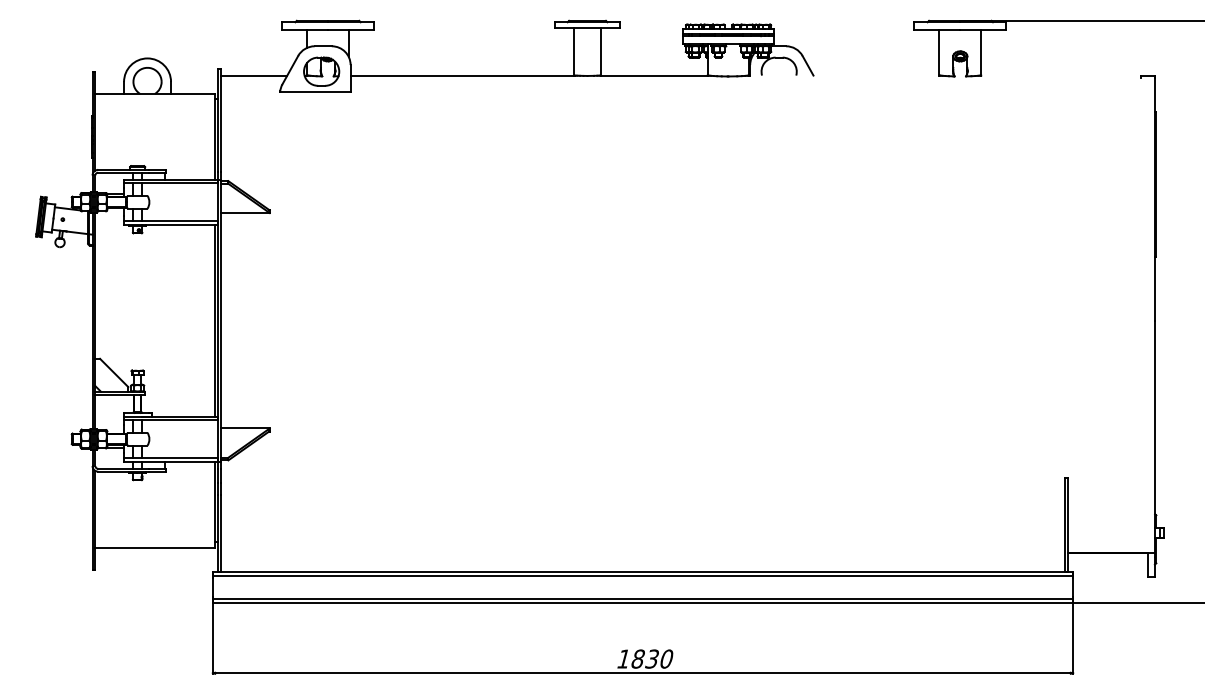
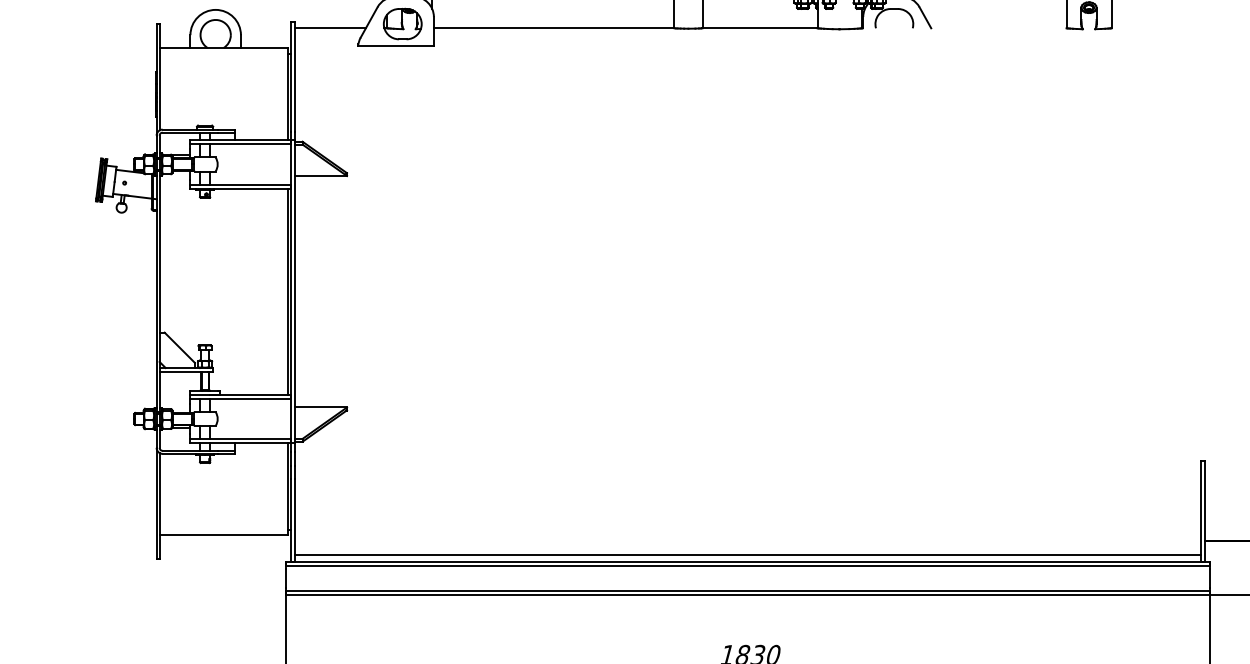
line: (642, 565) -> (747, 554), added

